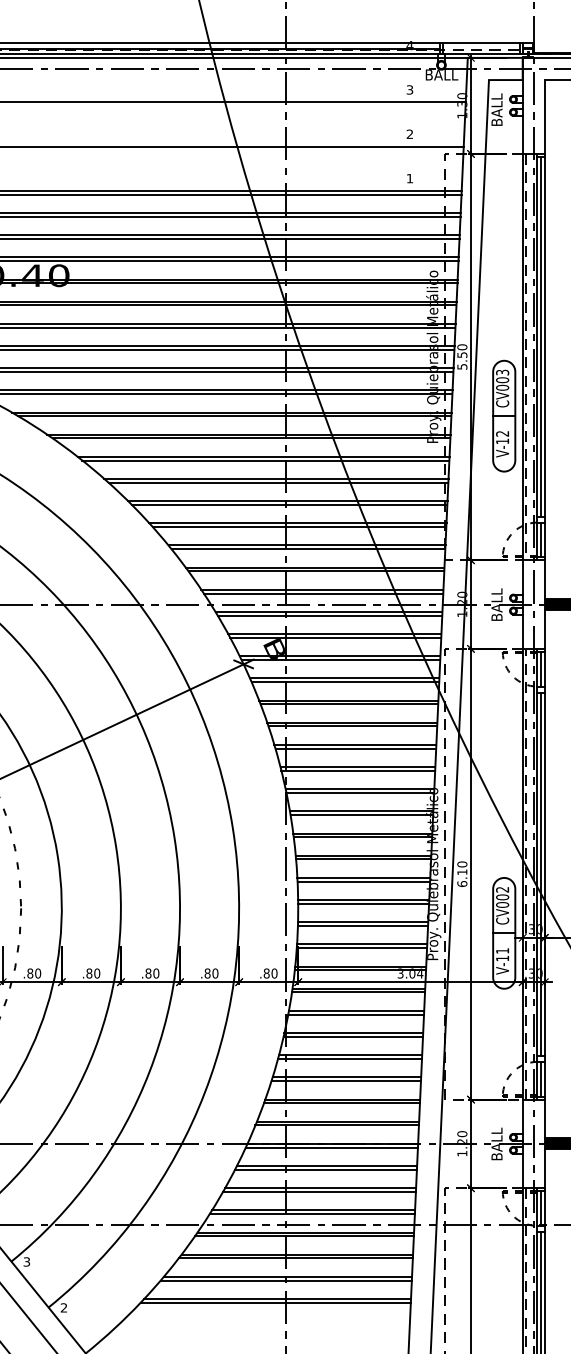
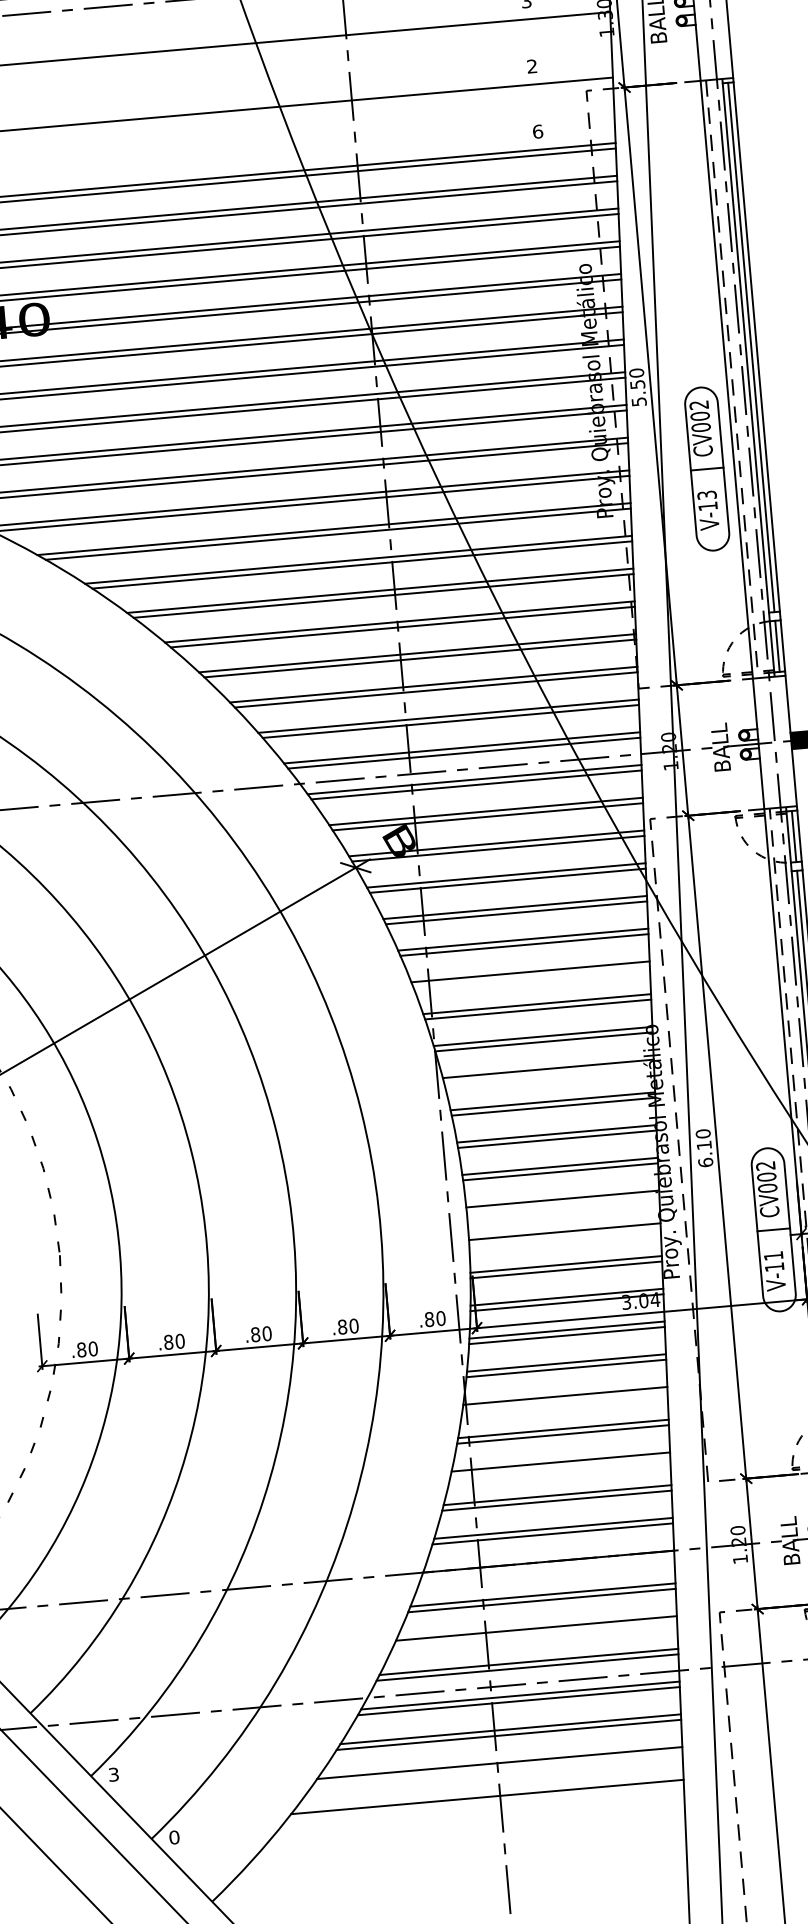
text: (409, 178) -> (537, 131), 1 -> 6
text: (502, 372) -> (699, 405), CV003 -> CV002
text: (502, 433) -> (706, 494), V-12 -> V-13
line: (355, 748) -> (531, 977), removed
line: (361, 815) -> (548, 1074), removed
line: (363, 903) -> (562, 1204), removed
line: (362, 925) -> (564, 1236), removed
line: (353, 1036) -> (565, 1400), removed
line: (345, 1081) -> (559, 1468), removed
line: (331, 1147) -> (547, 1567), removed
line: (319, 1191) -> (535, 1633), removed
line: (285, 1280) -> (496, 1768), removed
line: (275, 1302) -> (484, 1802), removed
text: (63, 1307) -> (173, 1836), 2 -> 0

